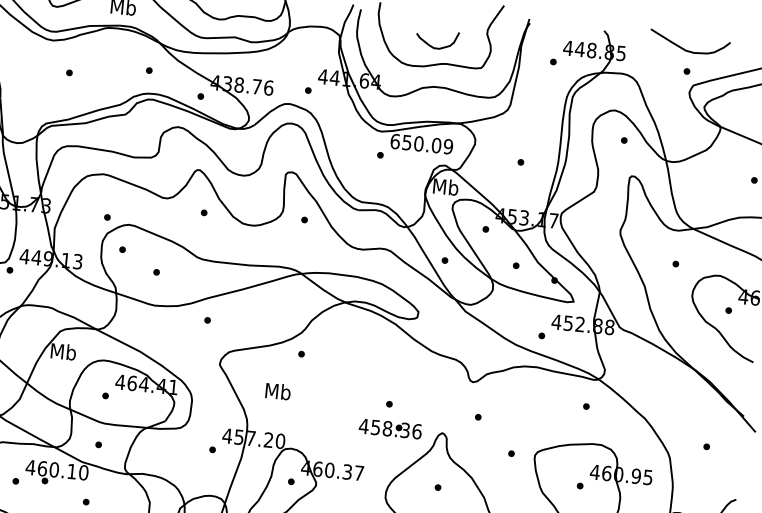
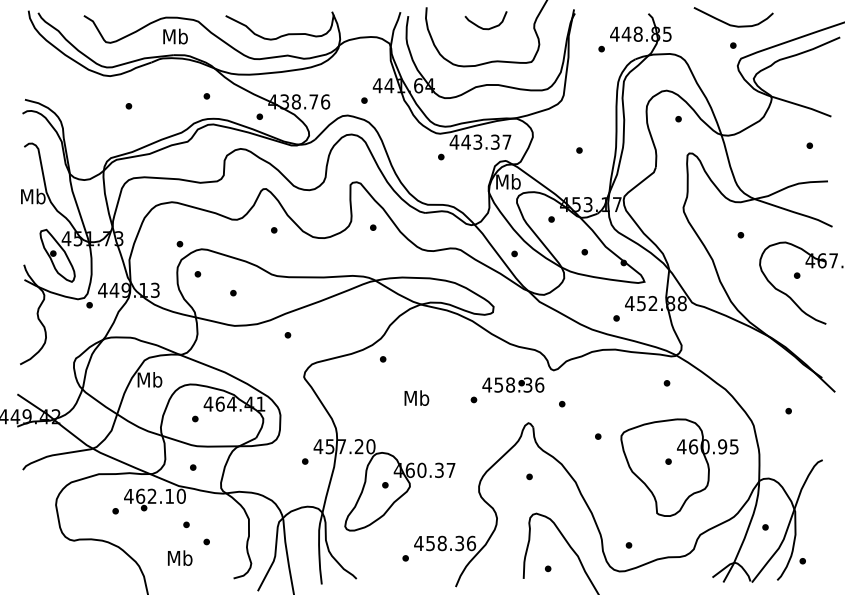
curve: (433, 46) -> (482, 27), moved
text: (421, 143) -> (480, 141), 650.09 -> 443.37
text: (277, 390) -> (416, 397), moved
text: (390, 428) -> (513, 384), moved
text: (53, 468) -> (151, 495), 460.10 -> 462.10

